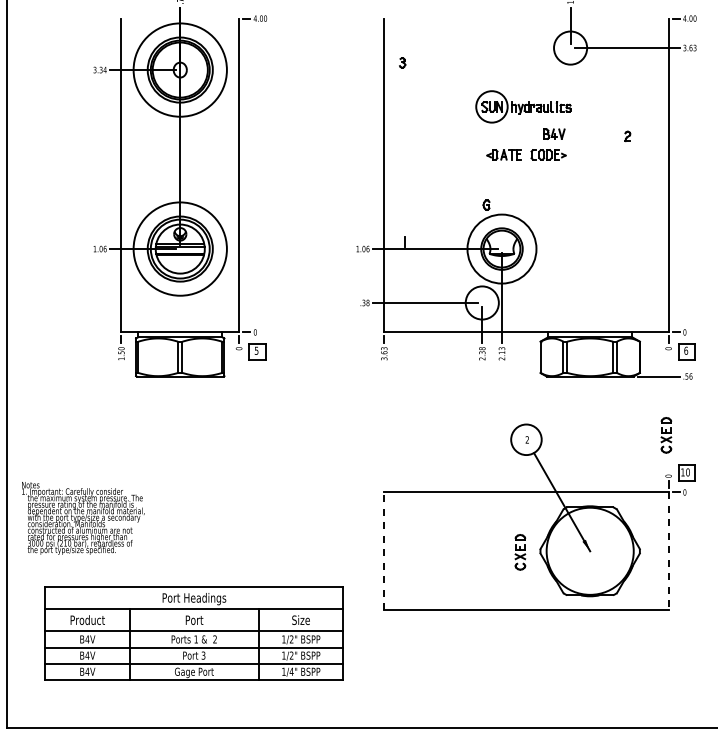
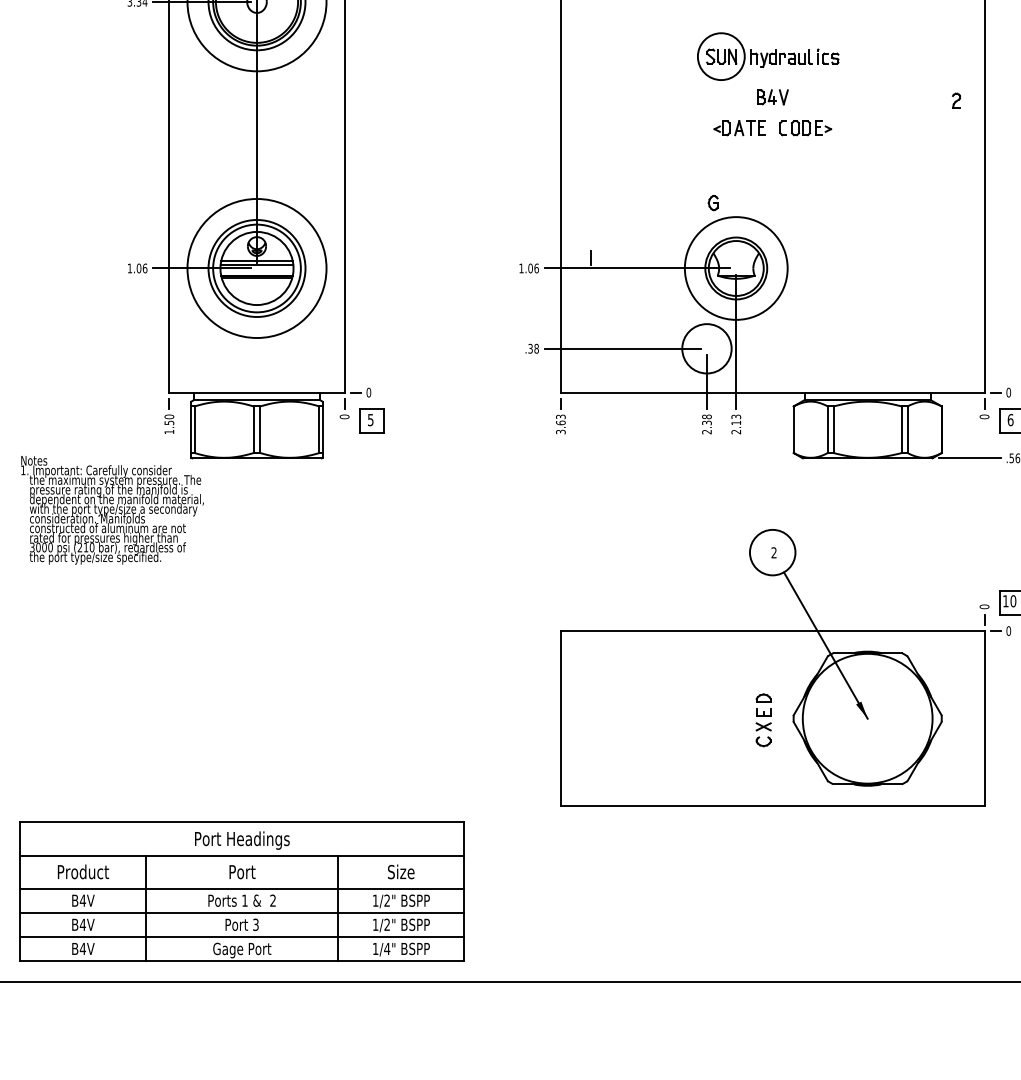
part: (554, 133) -> (772, 96), moved
part: (627, 136) -> (956, 100), moved
part: (666, 435) -> (981, 546), removed
text: (83, 518) -> (112, 510), moved
line: (384, 551) -> (561, 719), dashed -> solid
line: (668, 551) -> (984, 719), dashed -> solid
part: (193, 633) -> (240, 891), moved

